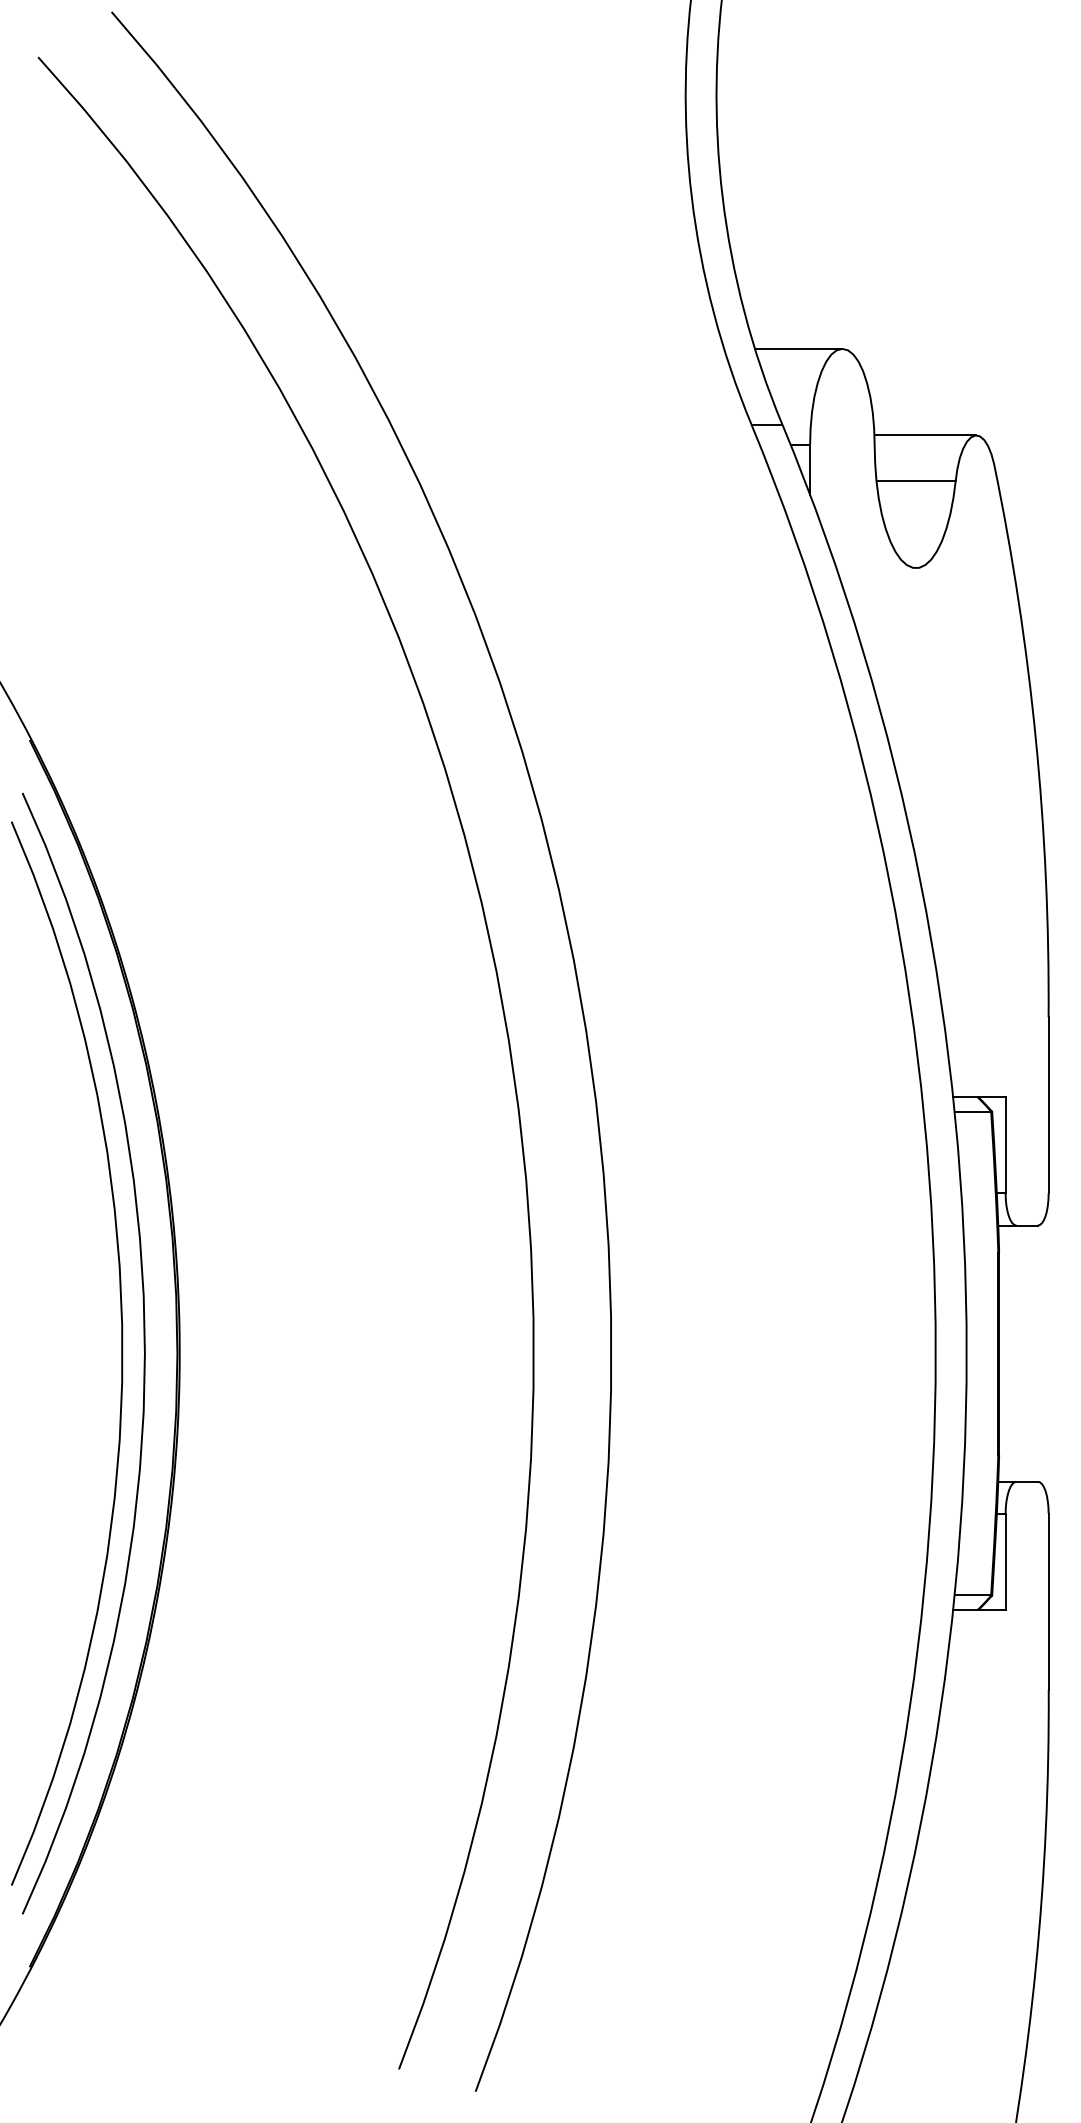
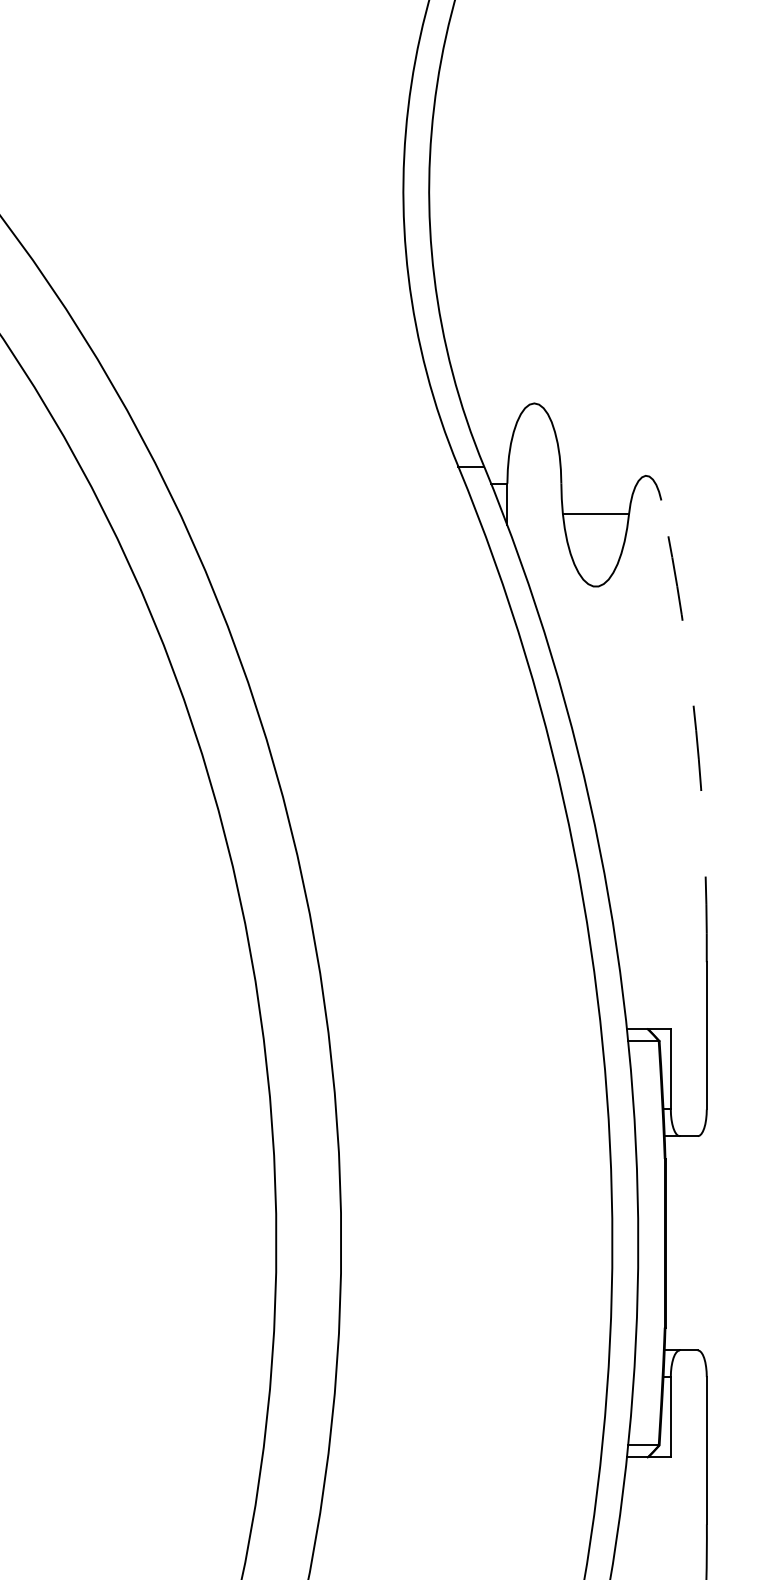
line: (798, 348) -> (497, 403), removed
line: (925, 435) -> (603, 475), removed
arc: (1035, 739) -> (695, 729), solid -> dashed

